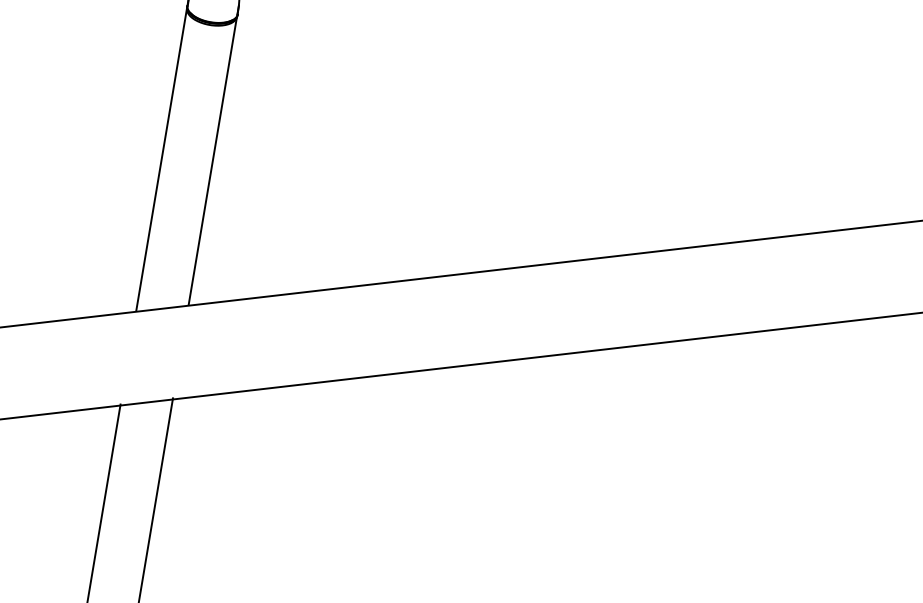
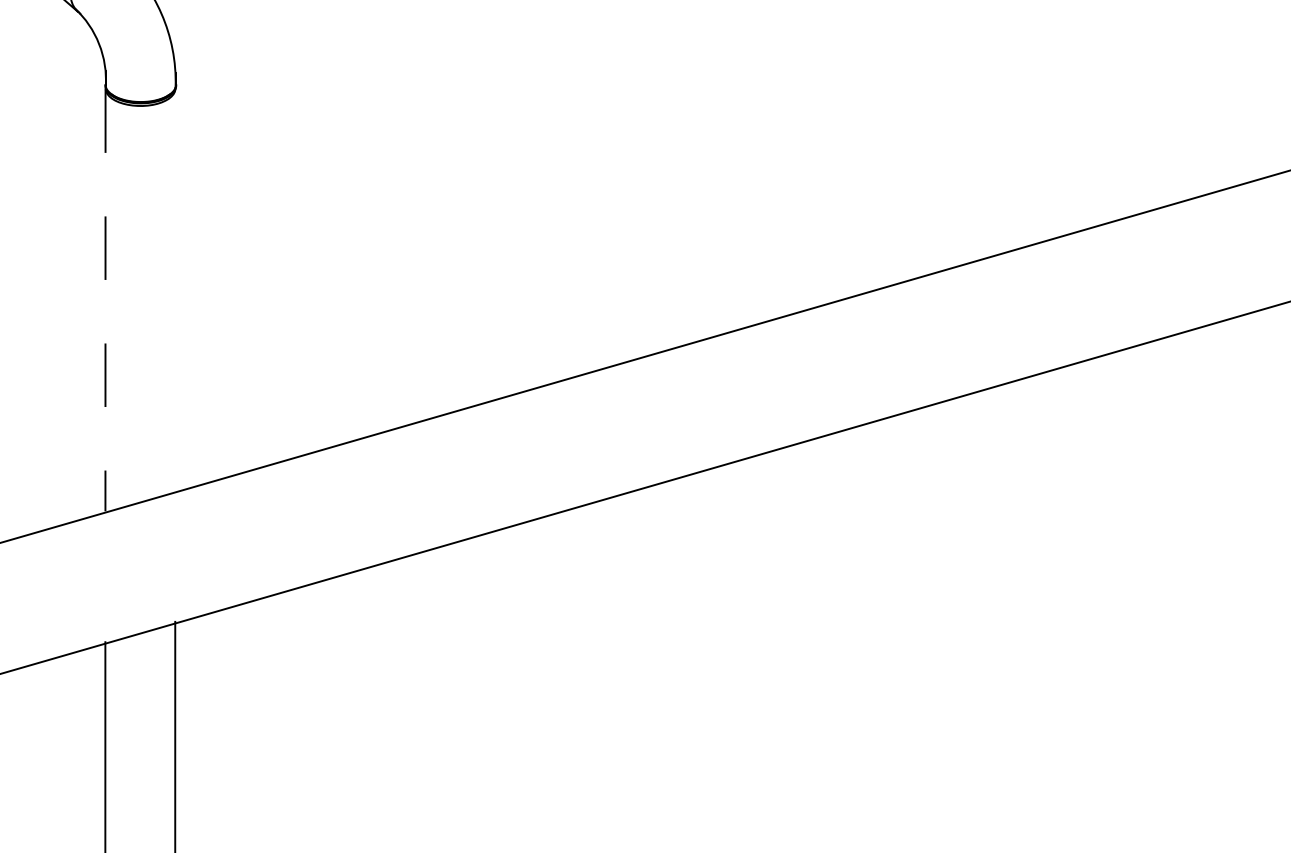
line: (161, 160) -> (105, 300), solid -> dashed
line: (212, 161) -> (175, 290), removed

